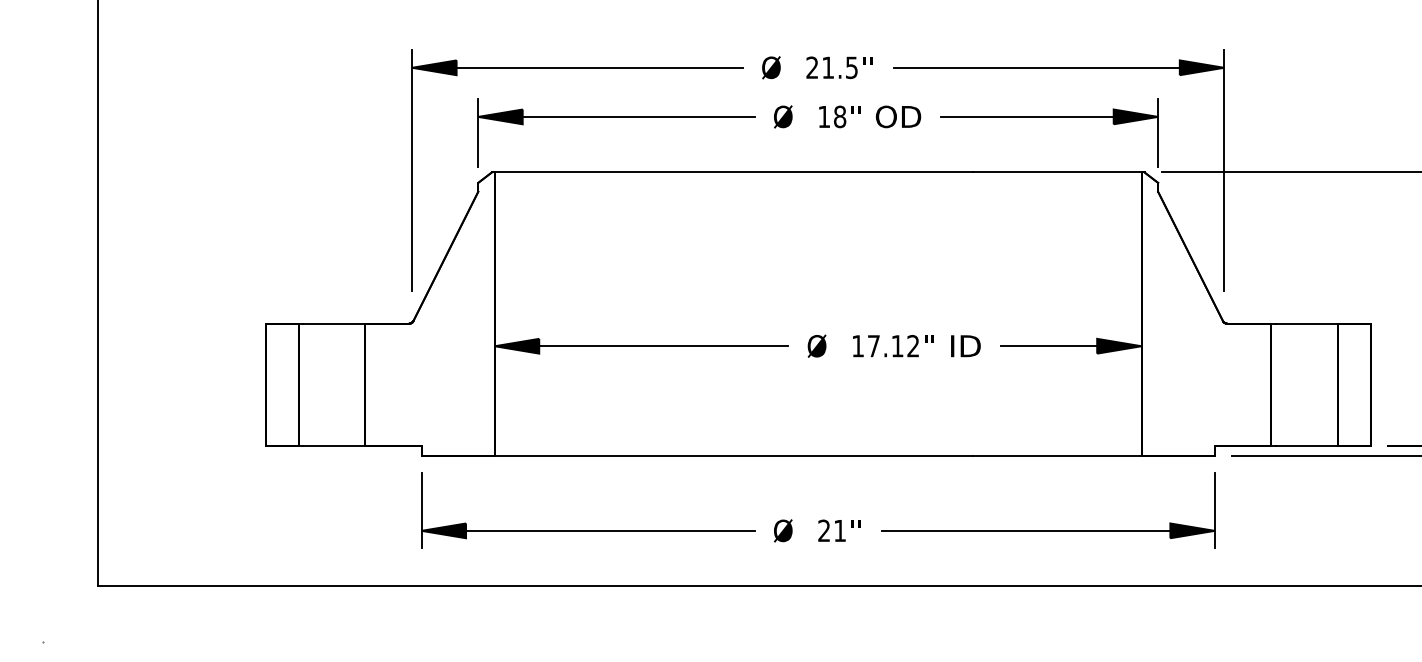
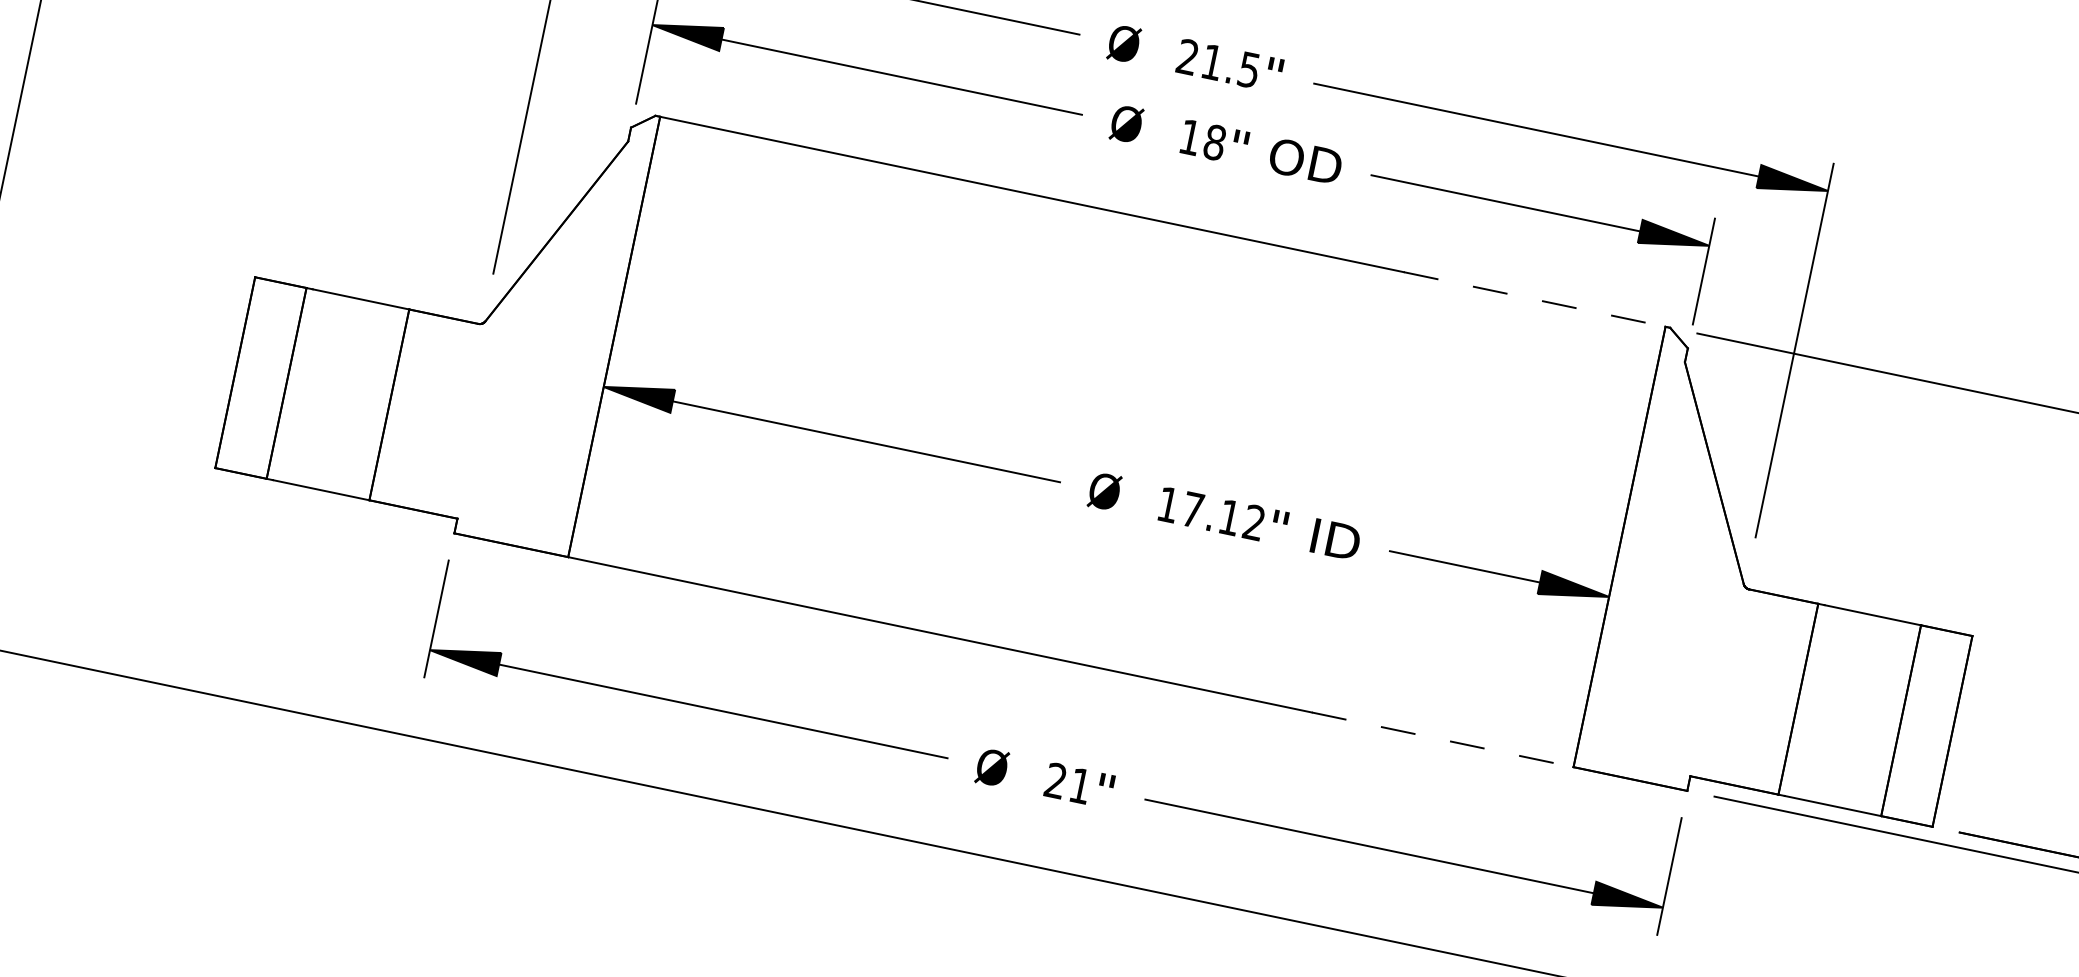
line: (1057, 172) -> (1534, 299), solid -> dashed
line: (1057, 455) -> (1442, 739), solid -> dashed

